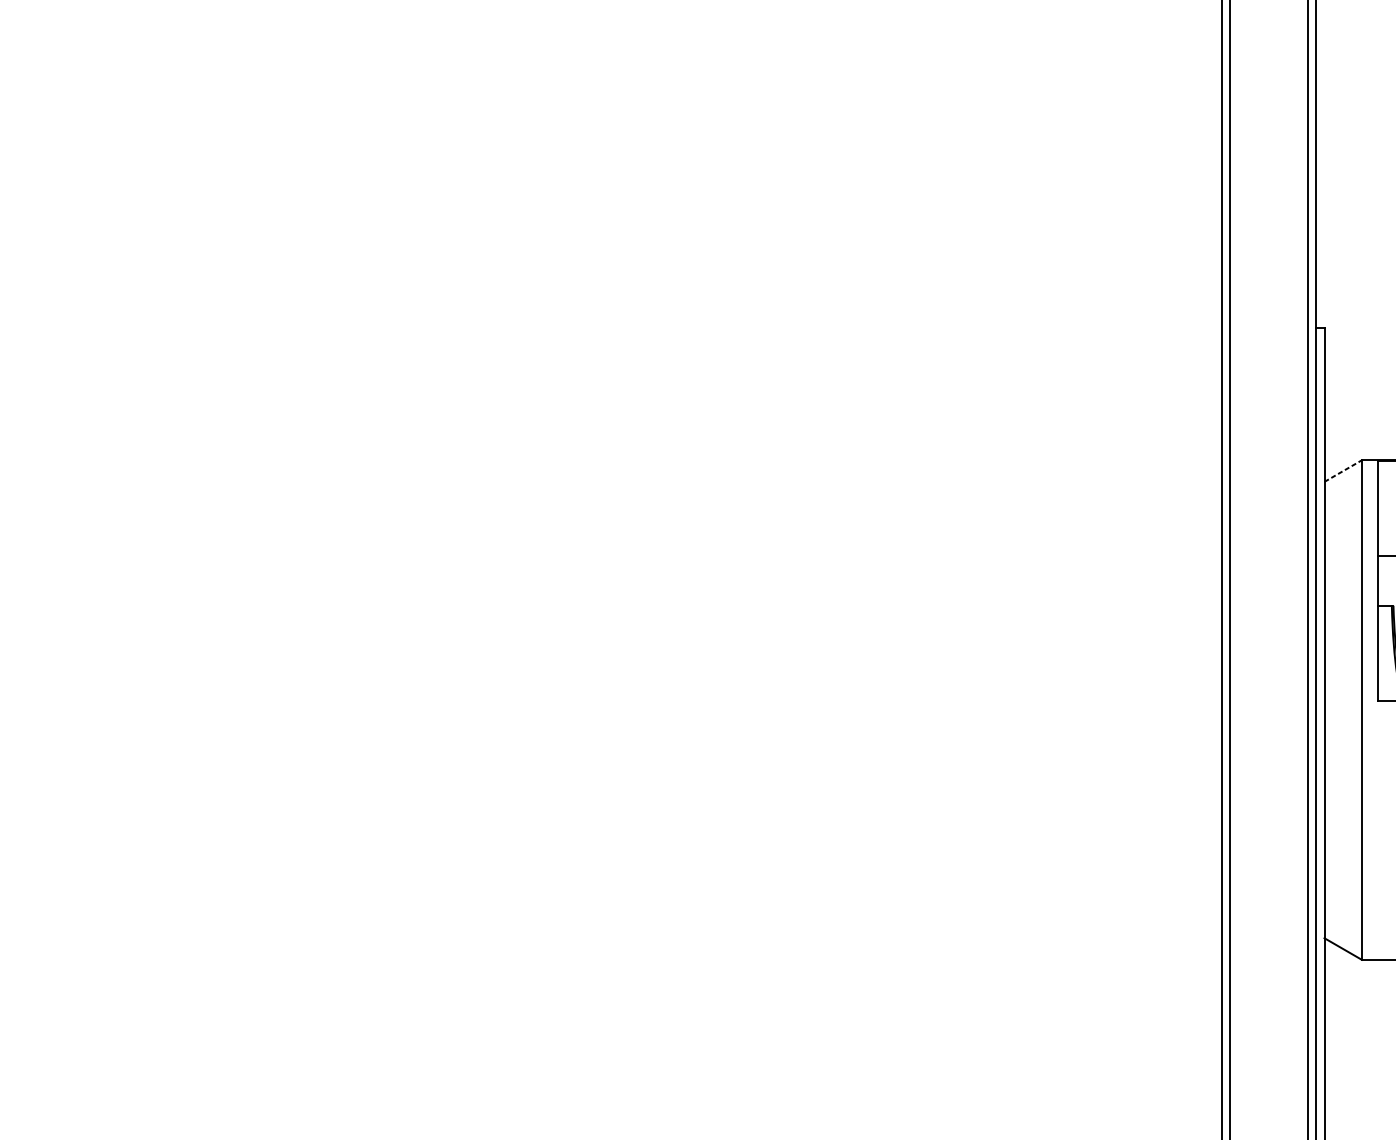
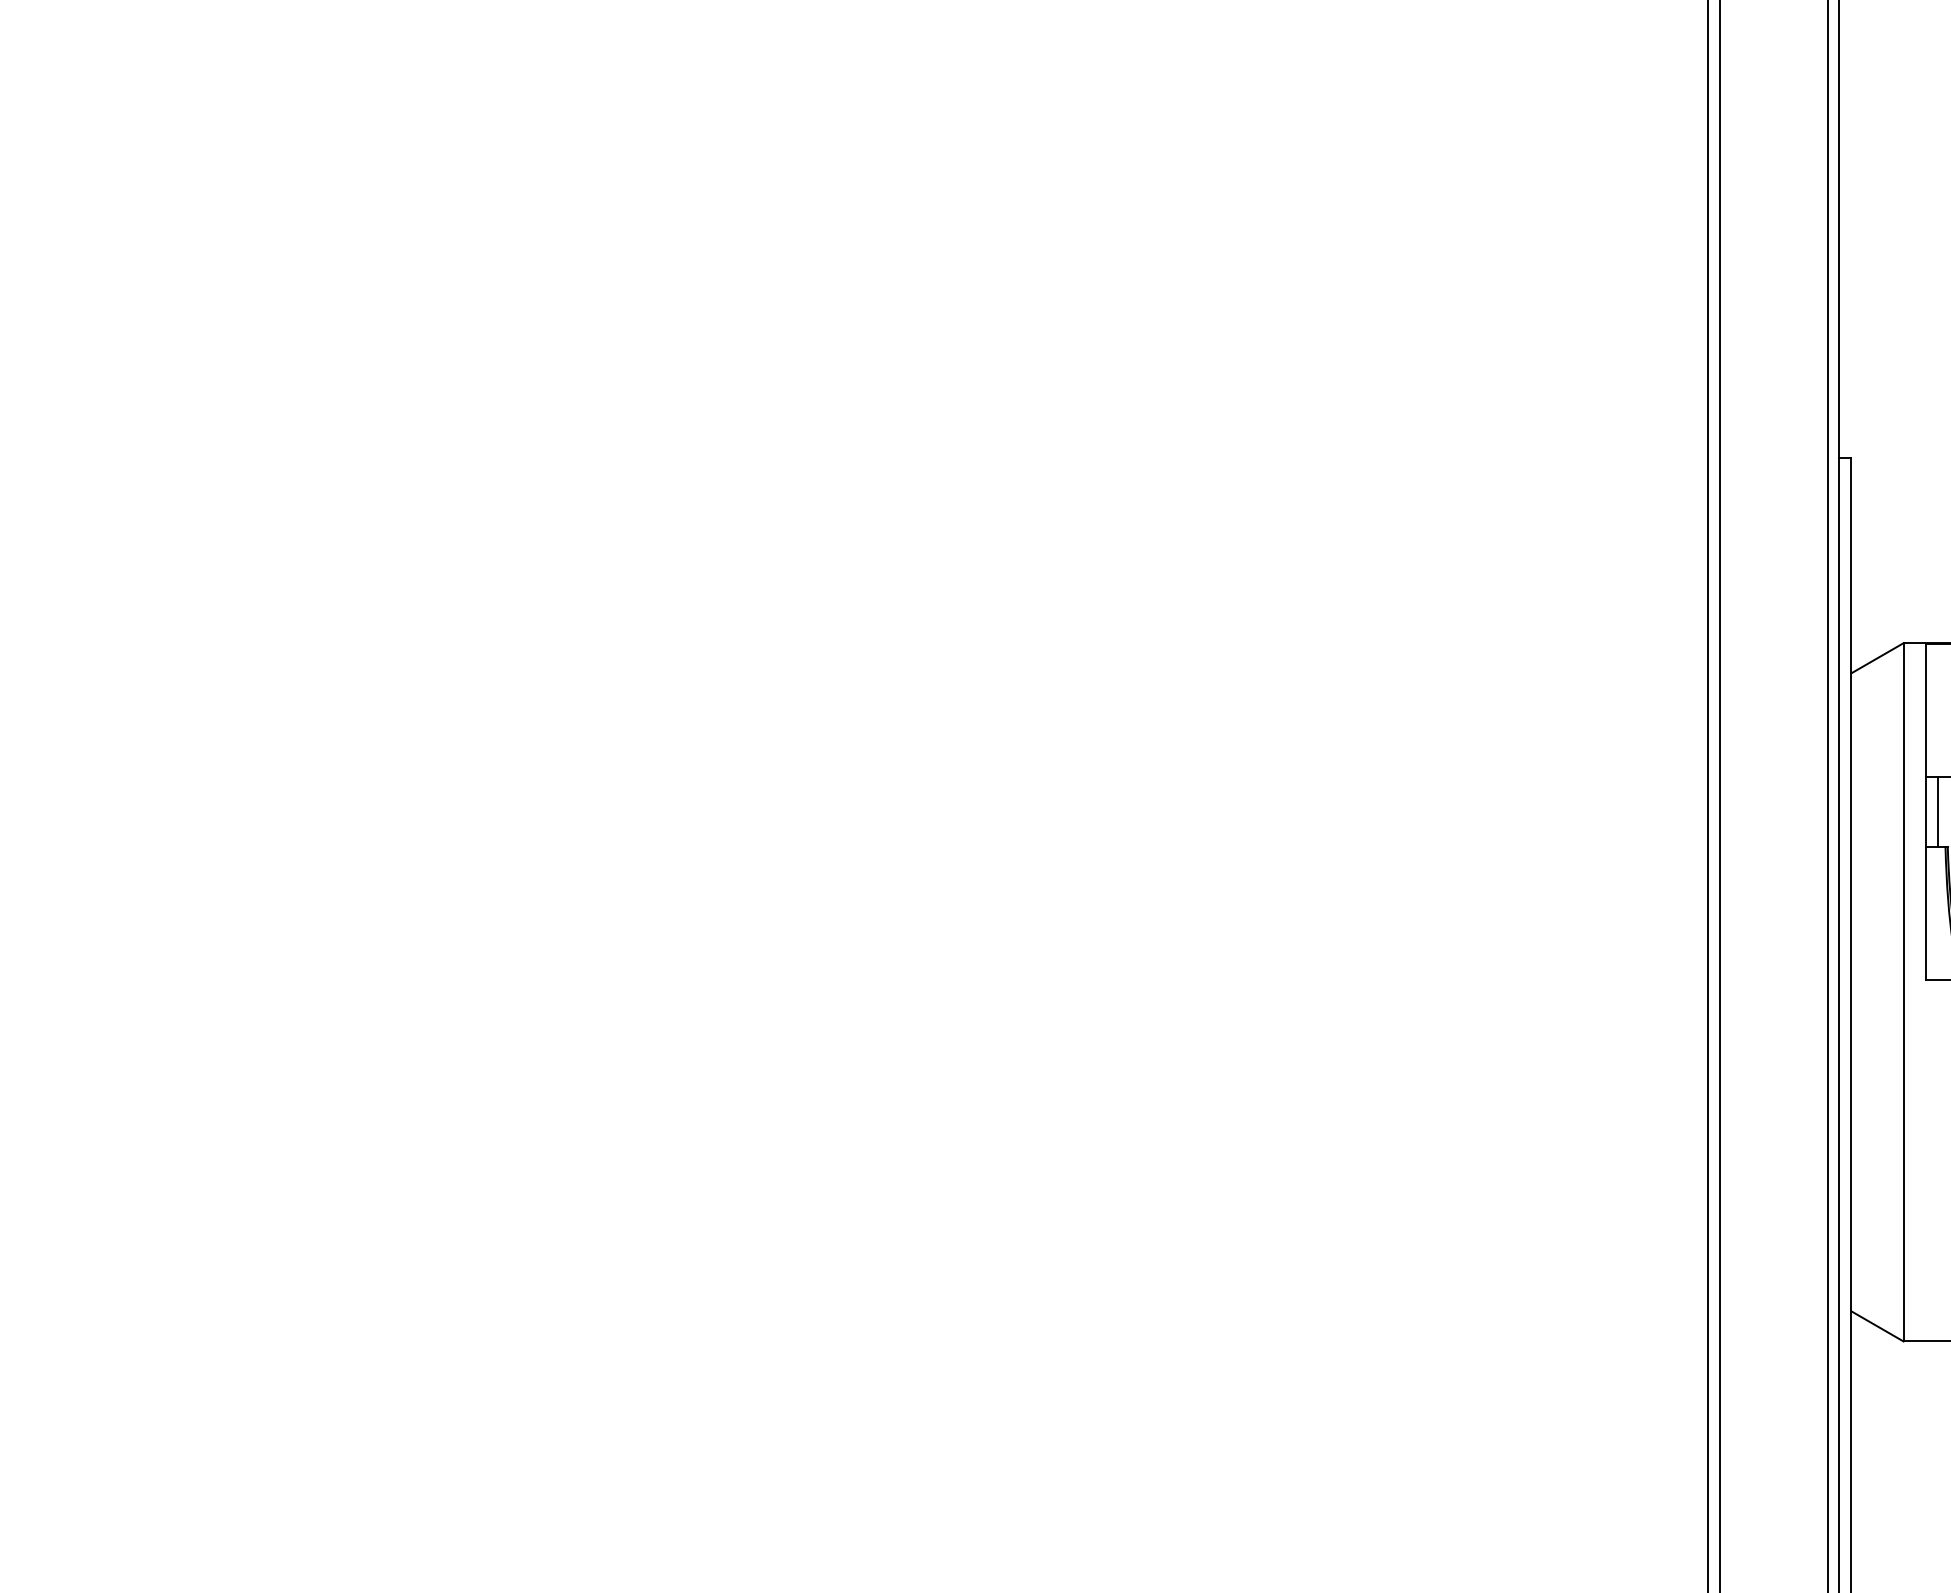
line: (1343, 471) -> (1877, 658), dashed -> solid
line: (1386, 580) -> (1938, 811), added

